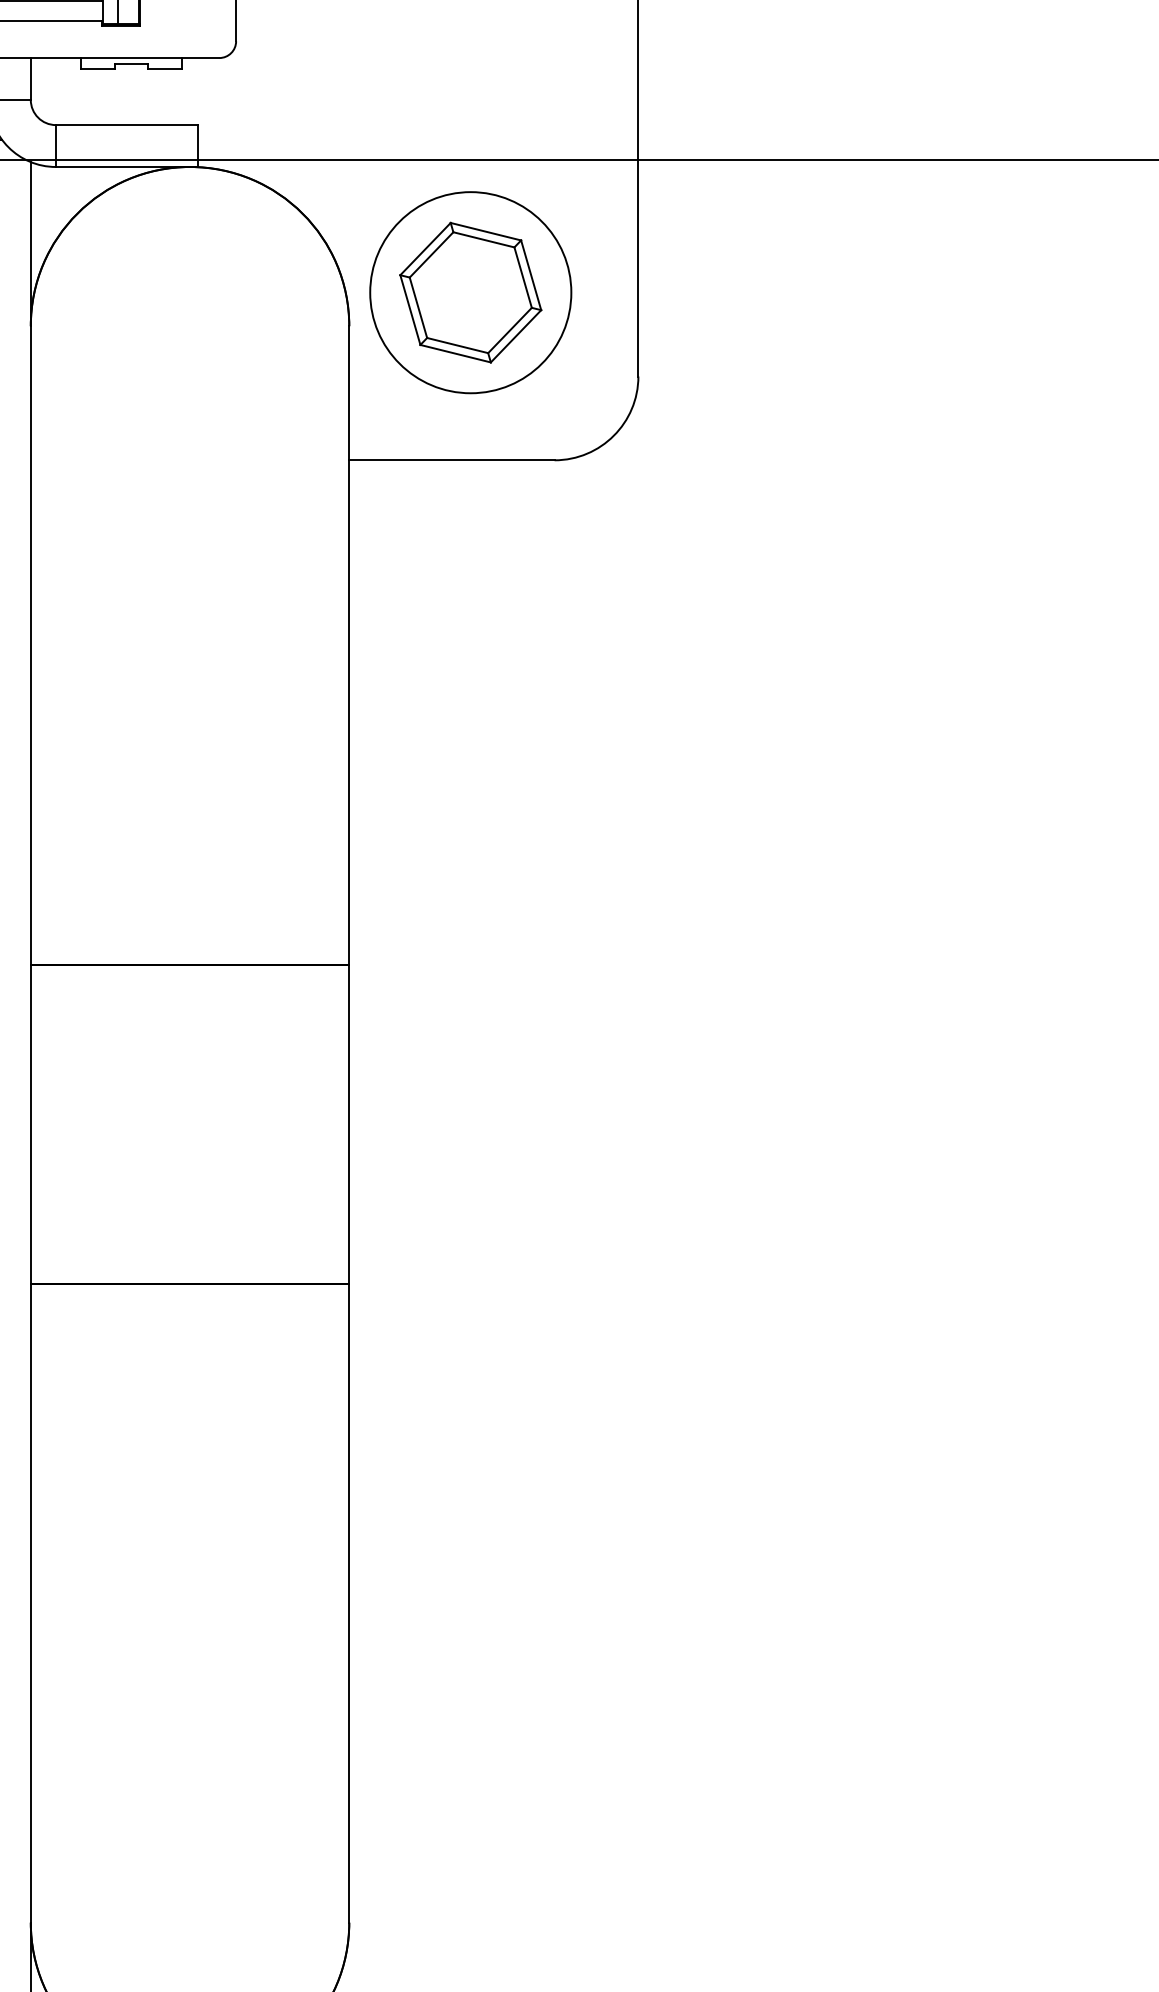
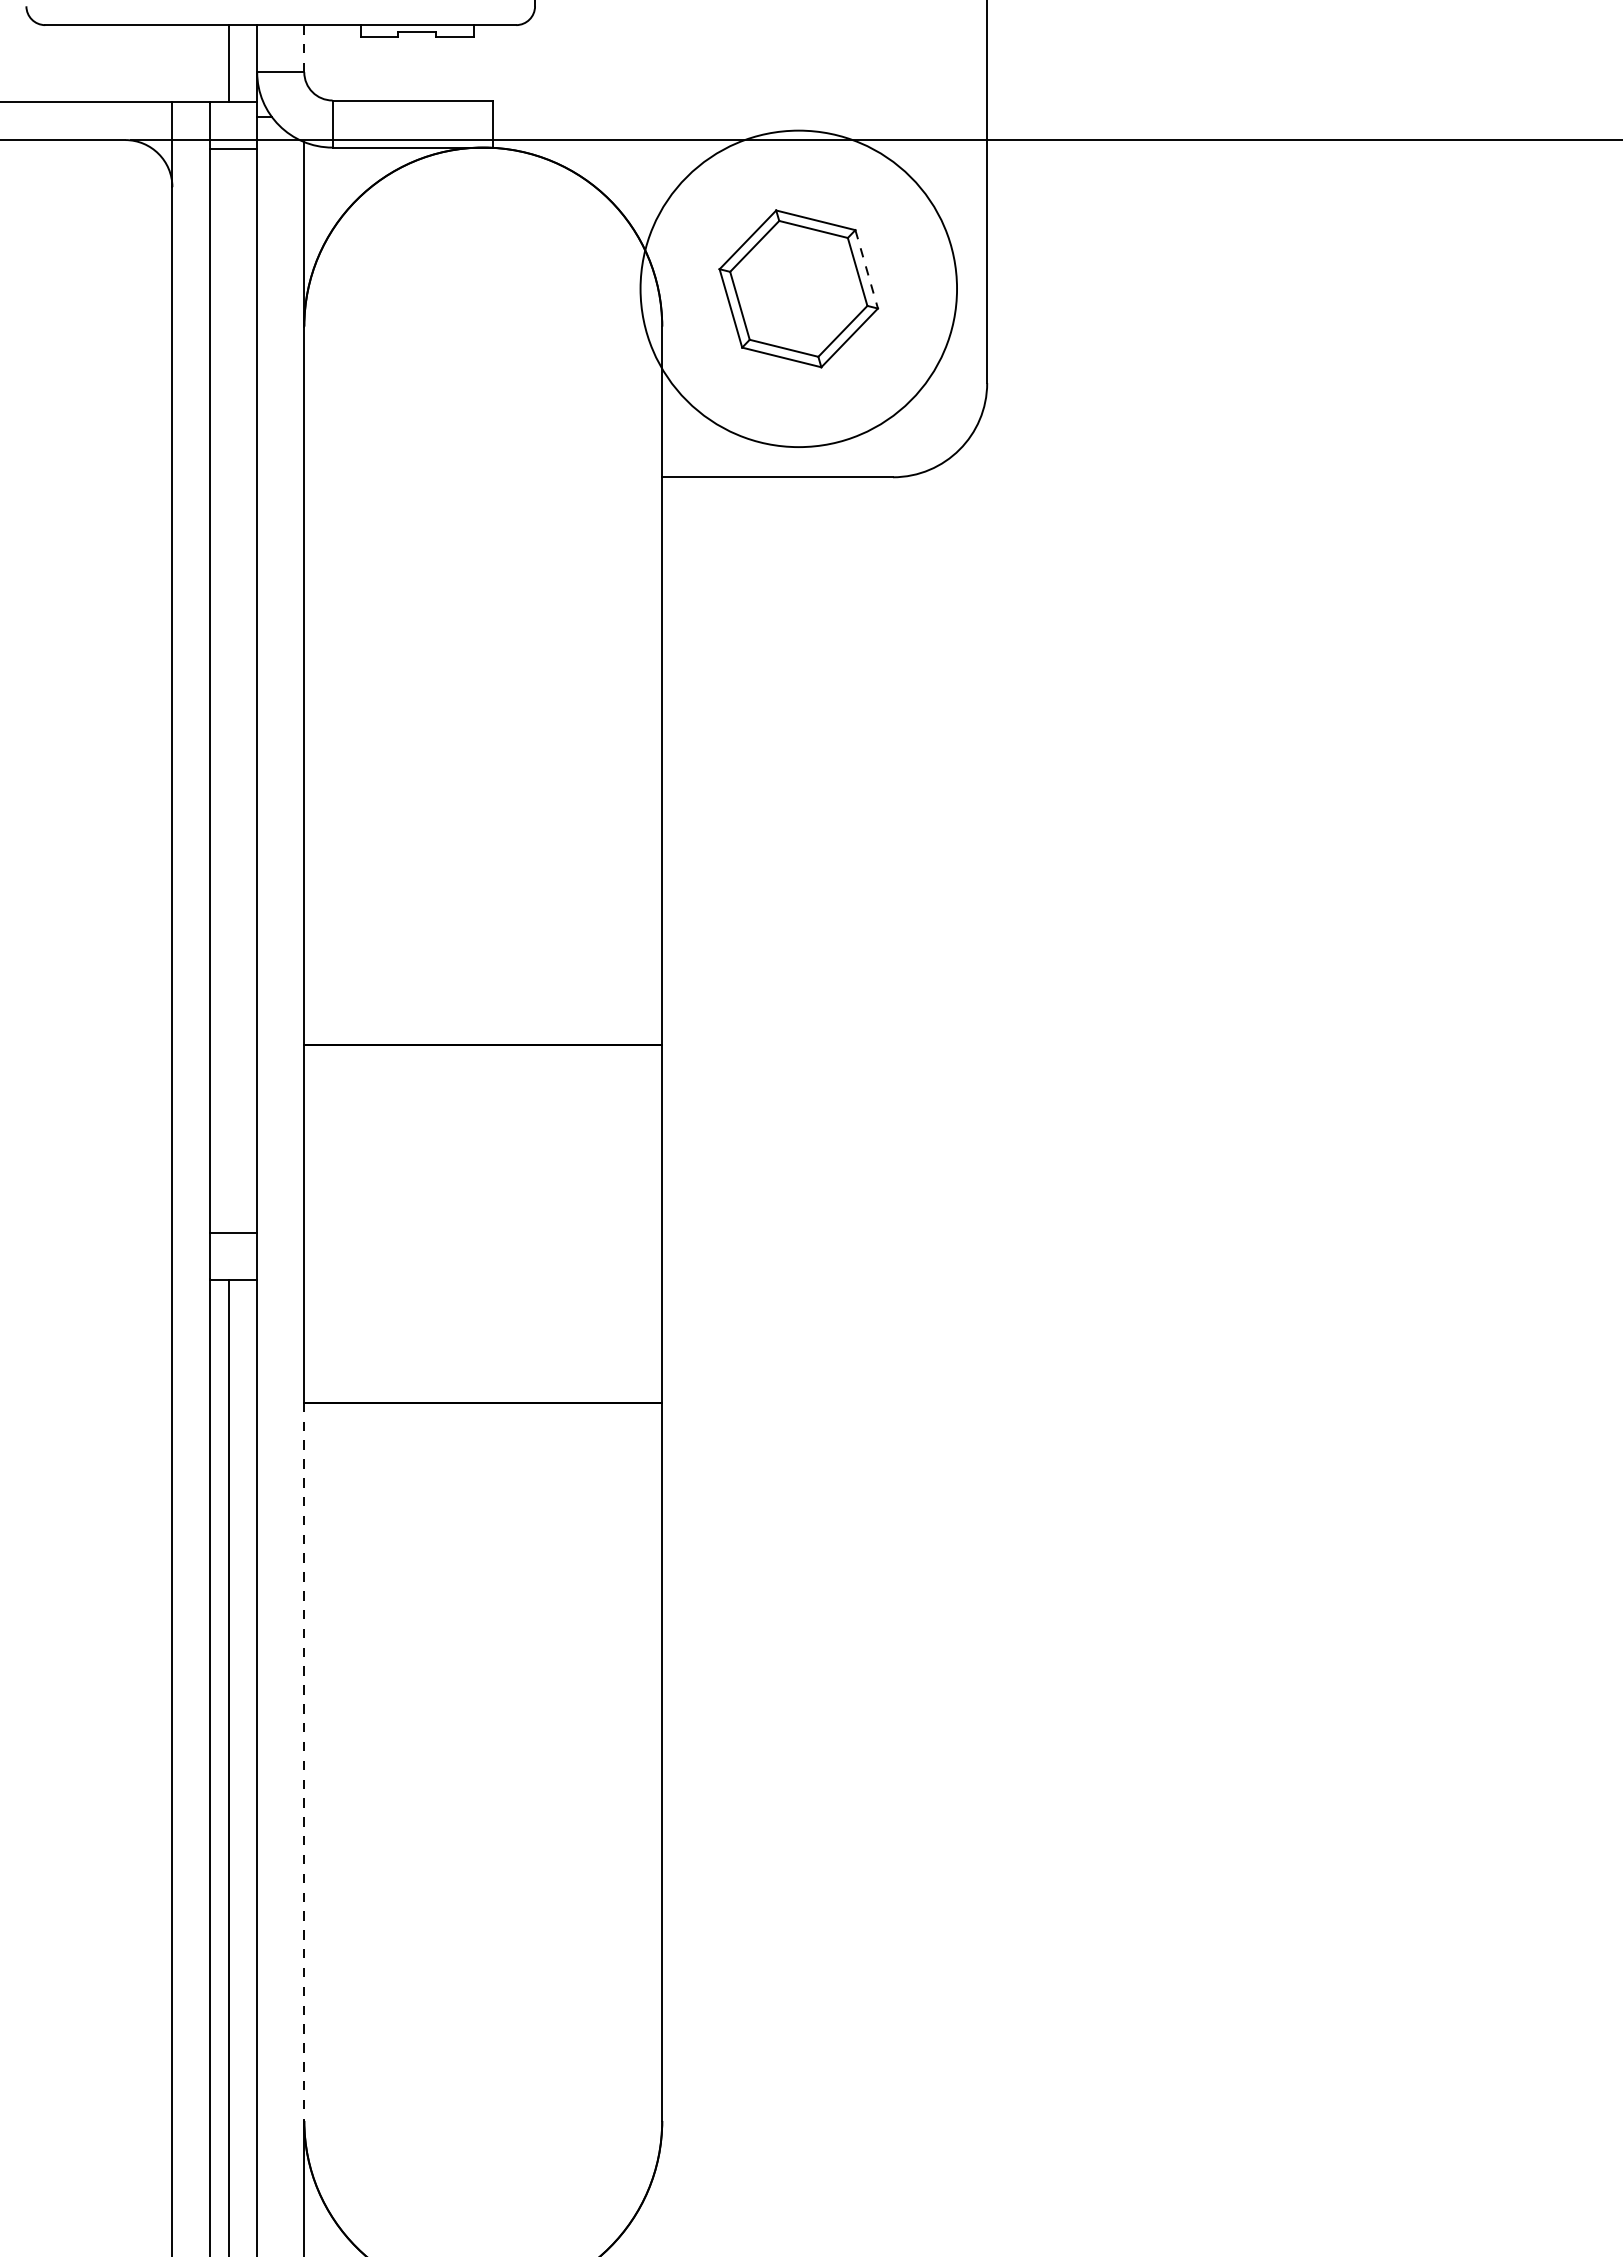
line: (31, 78) -> (304, 48), solid -> dashed
line: (531, 275) -> (866, 269), solid -> dashed
circle: (470, 292) -> (798, 288), size x1.4
line: (31, 1603) -> (304, 1762), solid -> dashed

